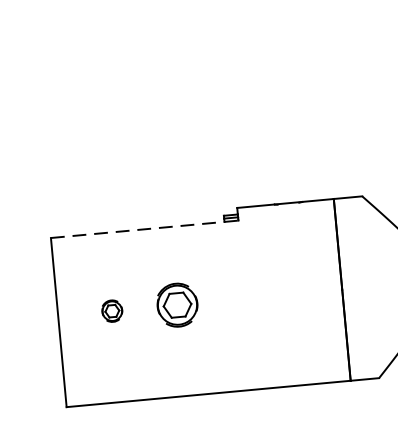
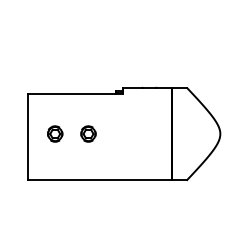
line: (144, 229) -> (75, 94), dashed -> solid
part: (177, 304) -> (88, 133), size x0.71
part: (112, 310) -> (55, 133), size x1.43

